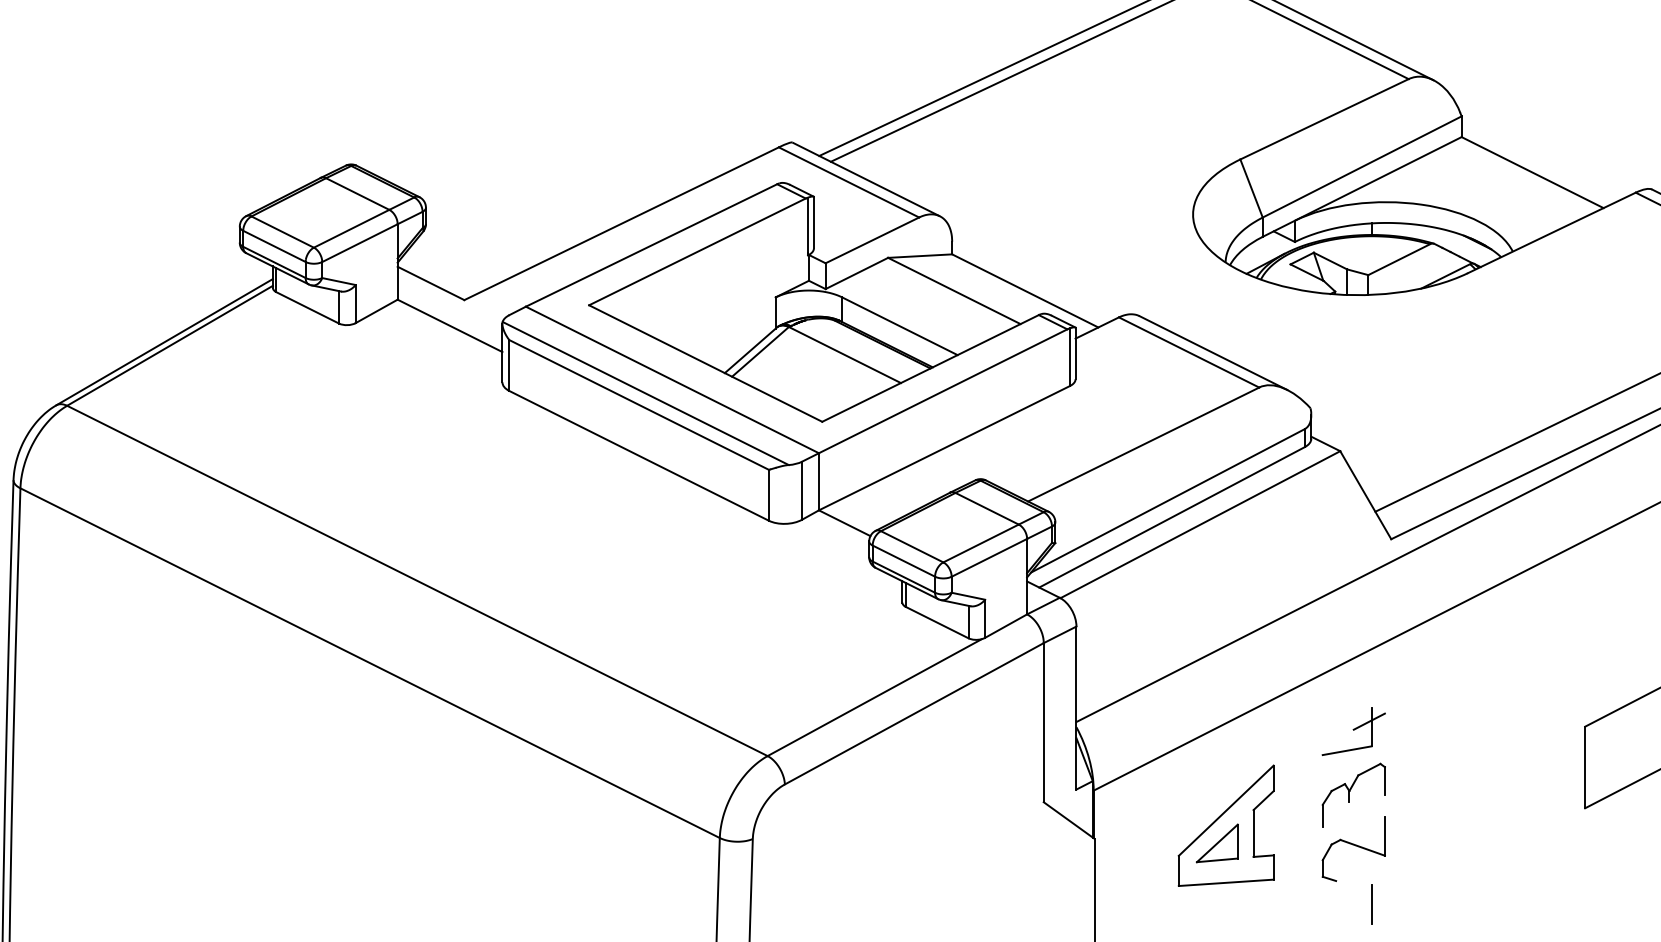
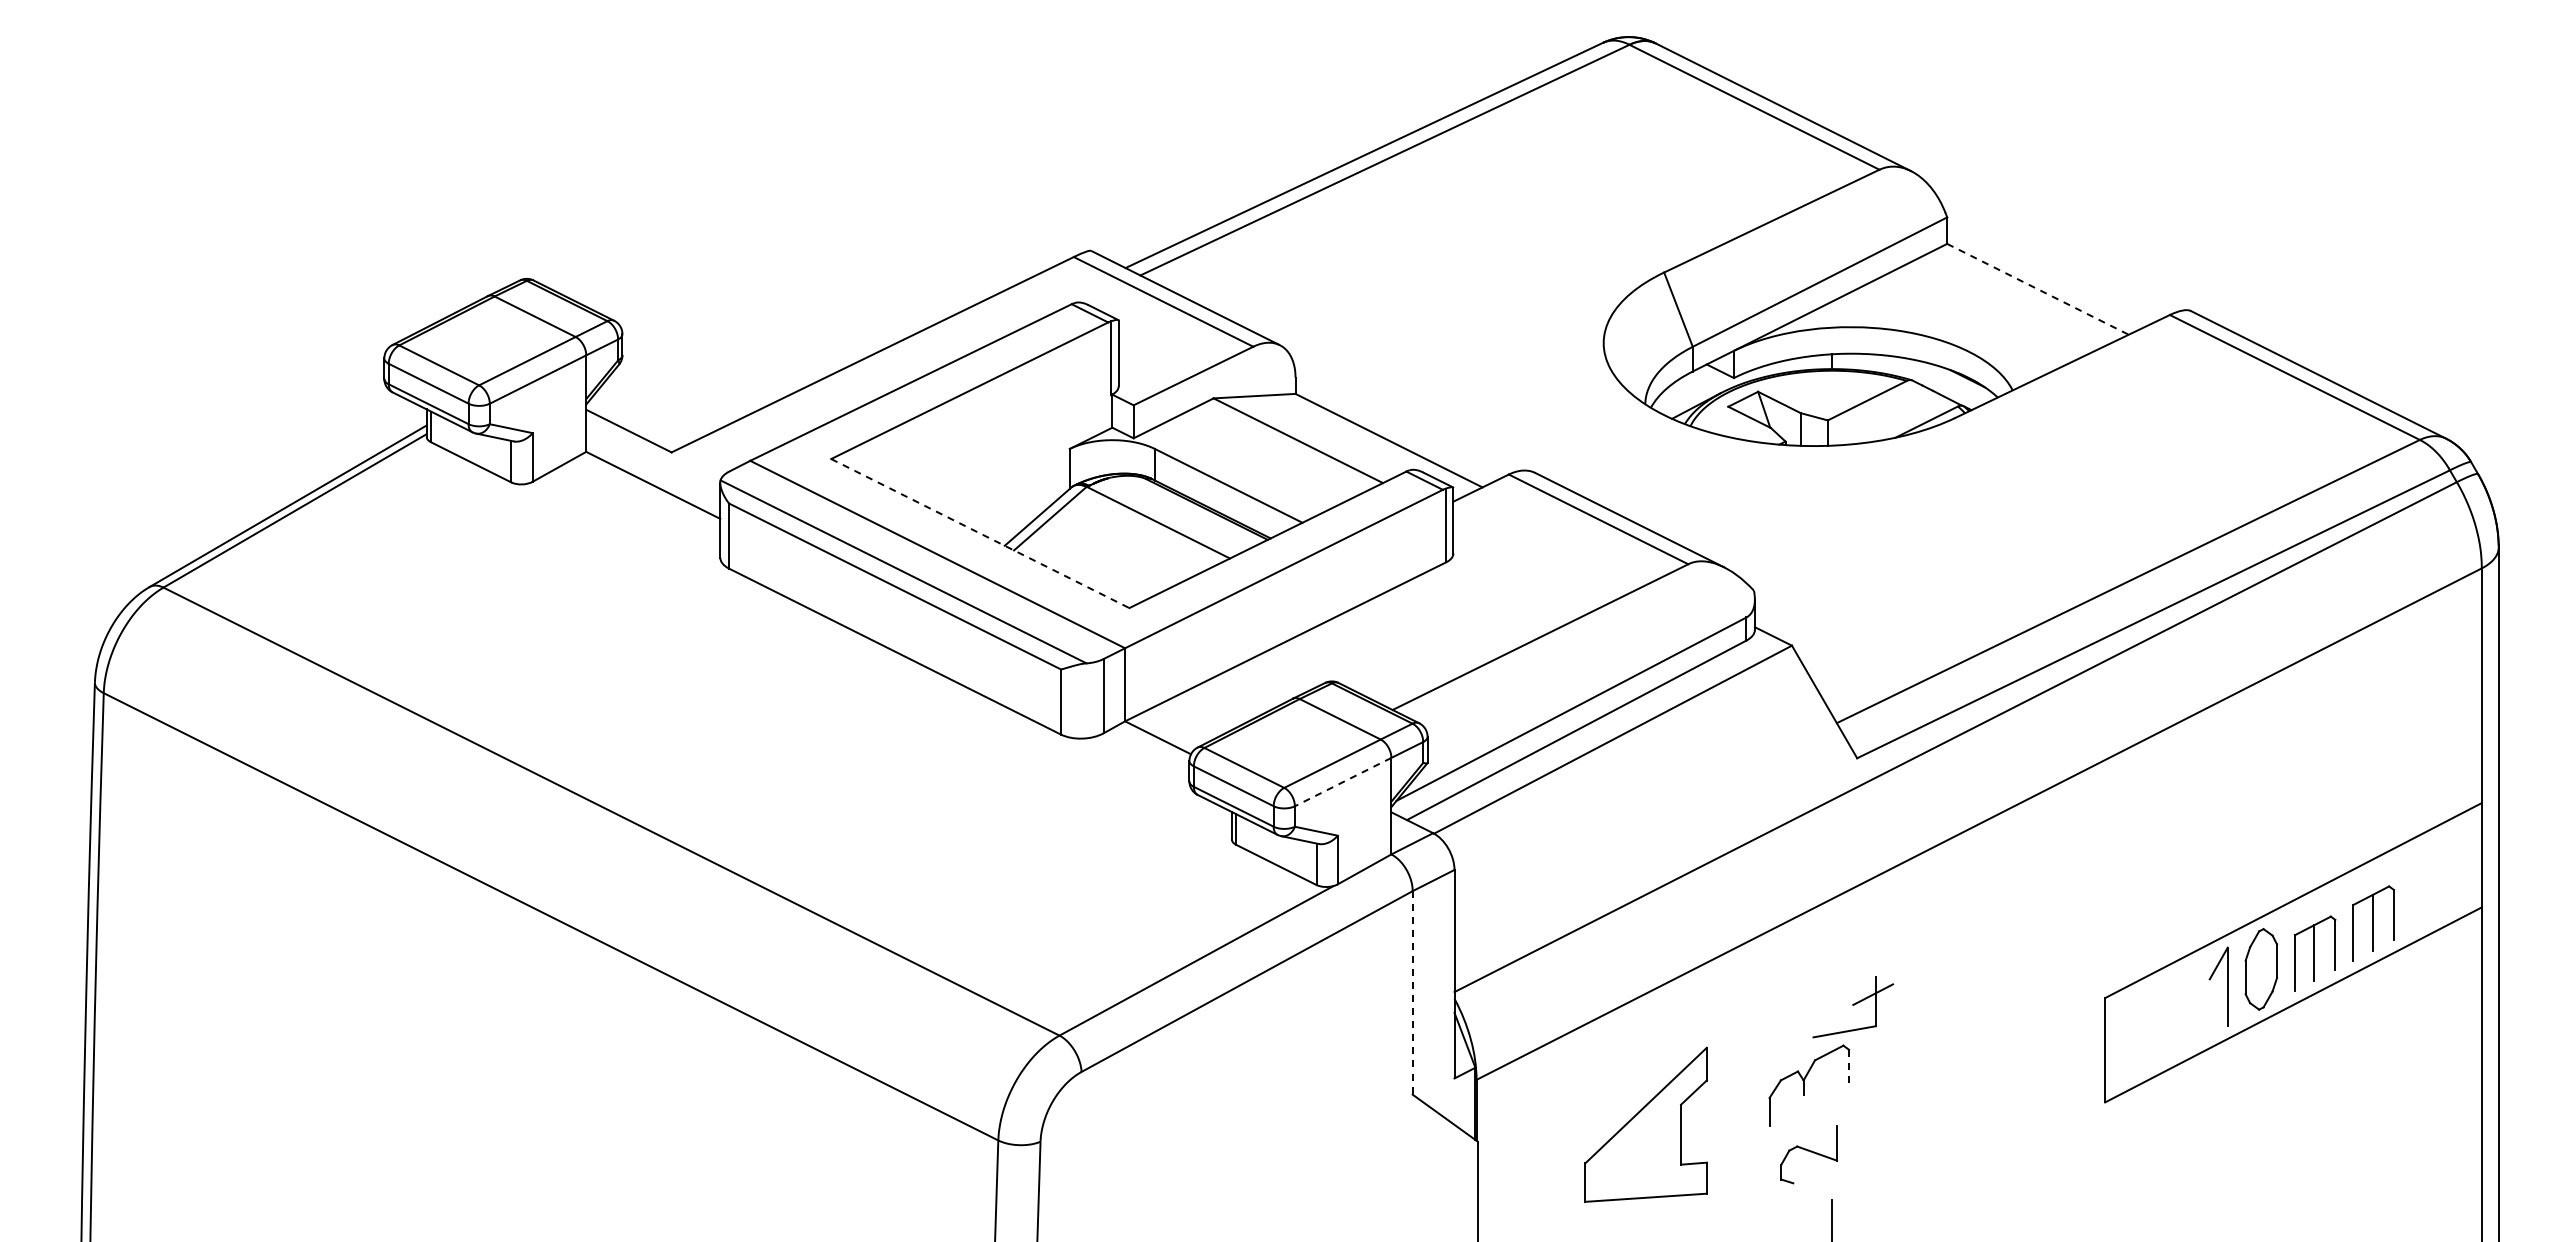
line: (1533, 172) -> (2038, 289), solid -> dashed
line: (705, 363) -> (980, 533), solid -> dashed
line: (989, 558) -> (1343, 782), solid -> dashed
line: (1043, 722) -> (1412, 992), solid -> dashed
part: (1353, 731) -> (1853, 1007), moved
line: (1385, 780) -> (1849, 1067), solid -> dashed
part: (1217, 843) -> (1634, 1147), removed
part: (1353, 849) -> (1808, 1154), size x0.7

